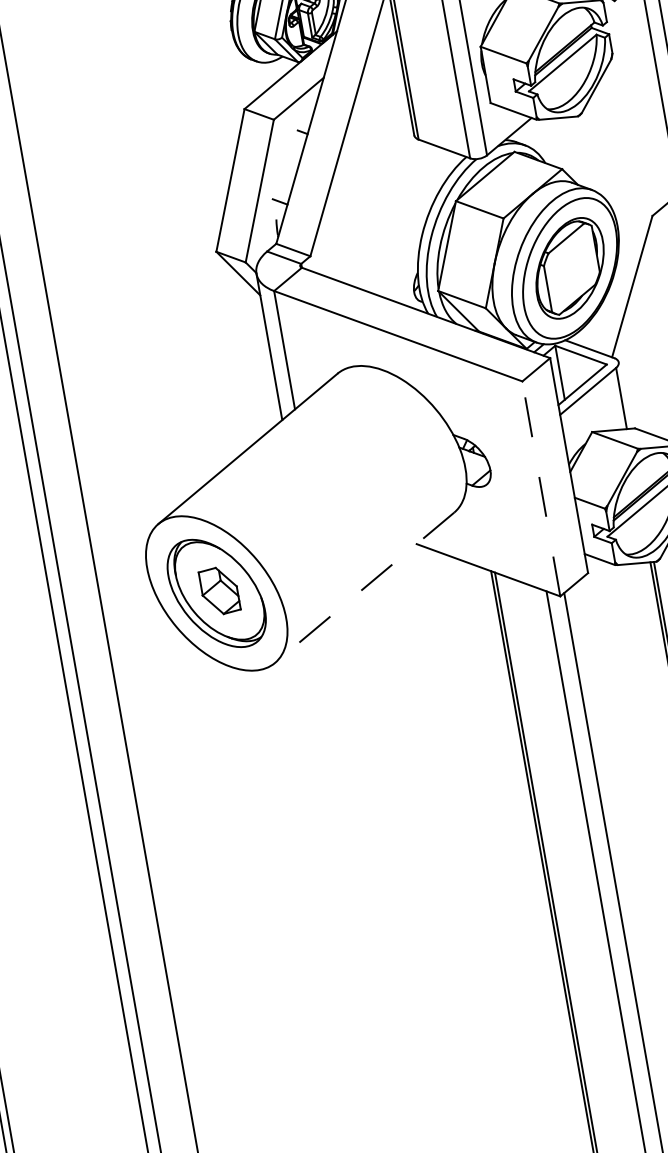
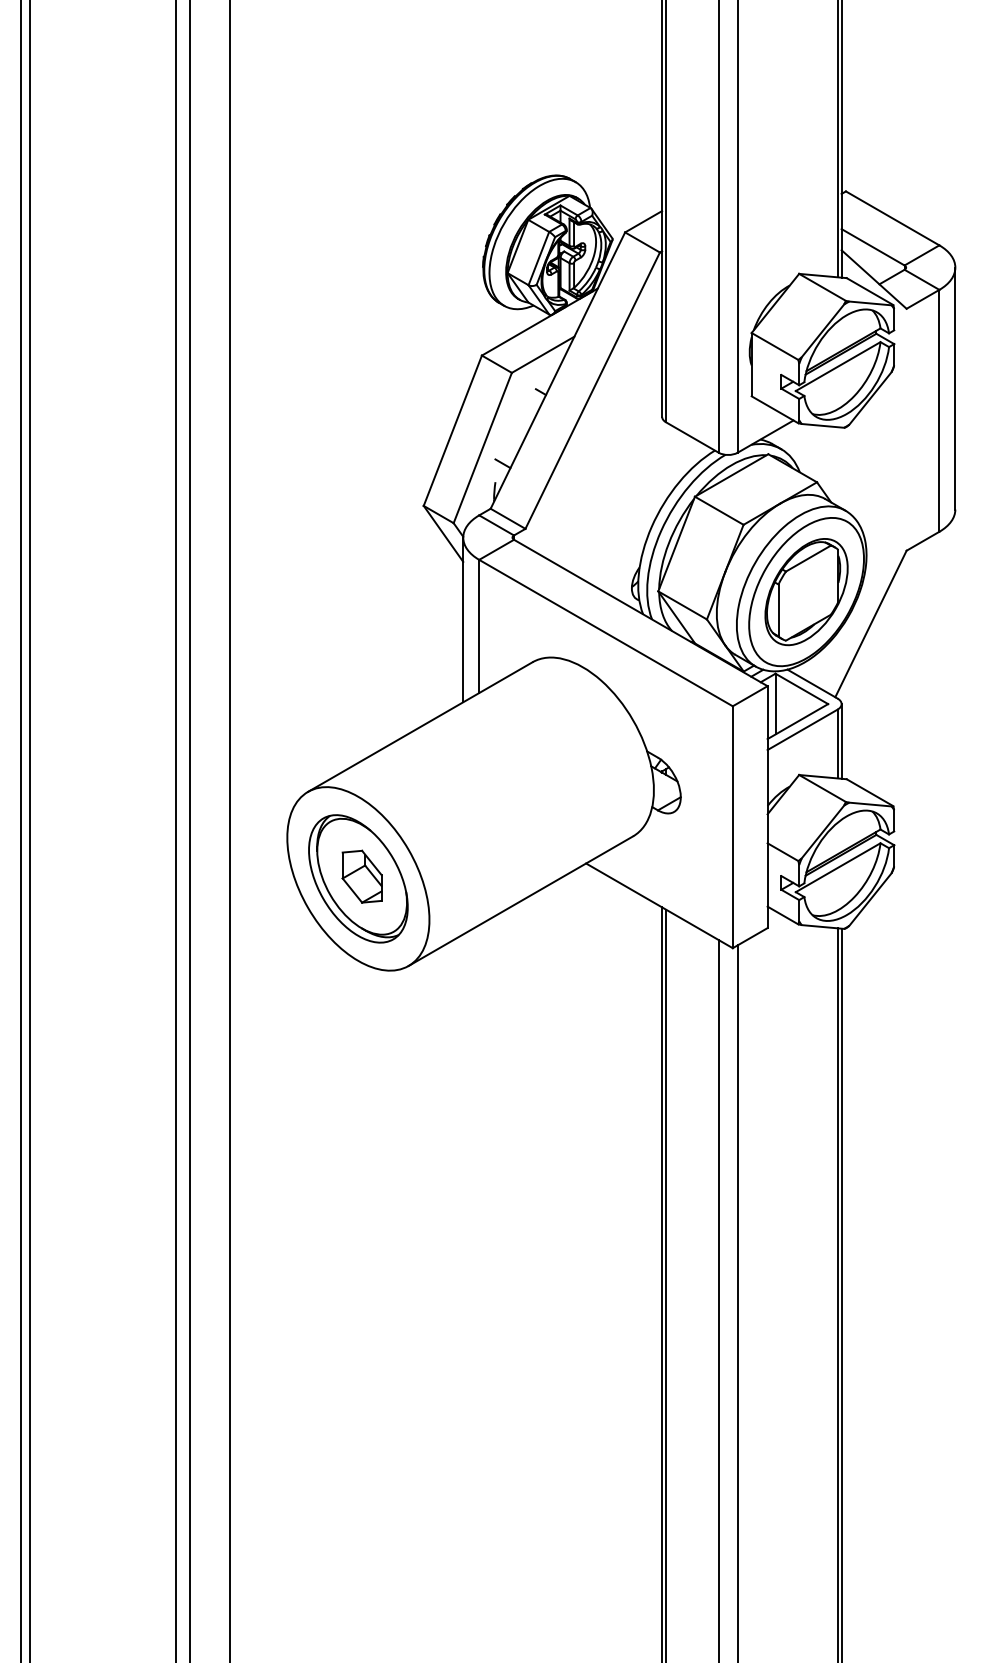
line: (624, 395) -> (841, 741), added
line: (541, 489) -> (732, 827), dashed -> solid
line: (364, 588) -> (520, 901), dashed -> solid

